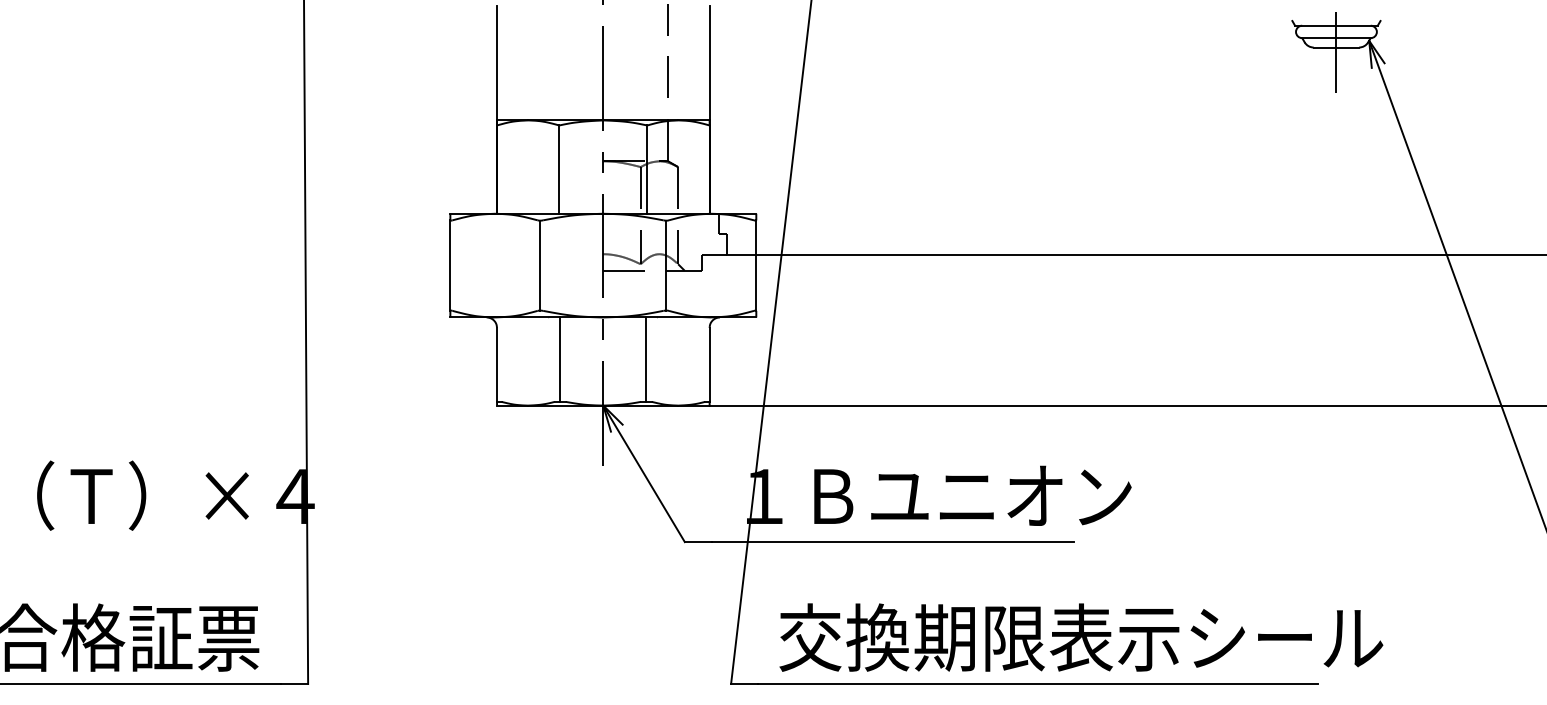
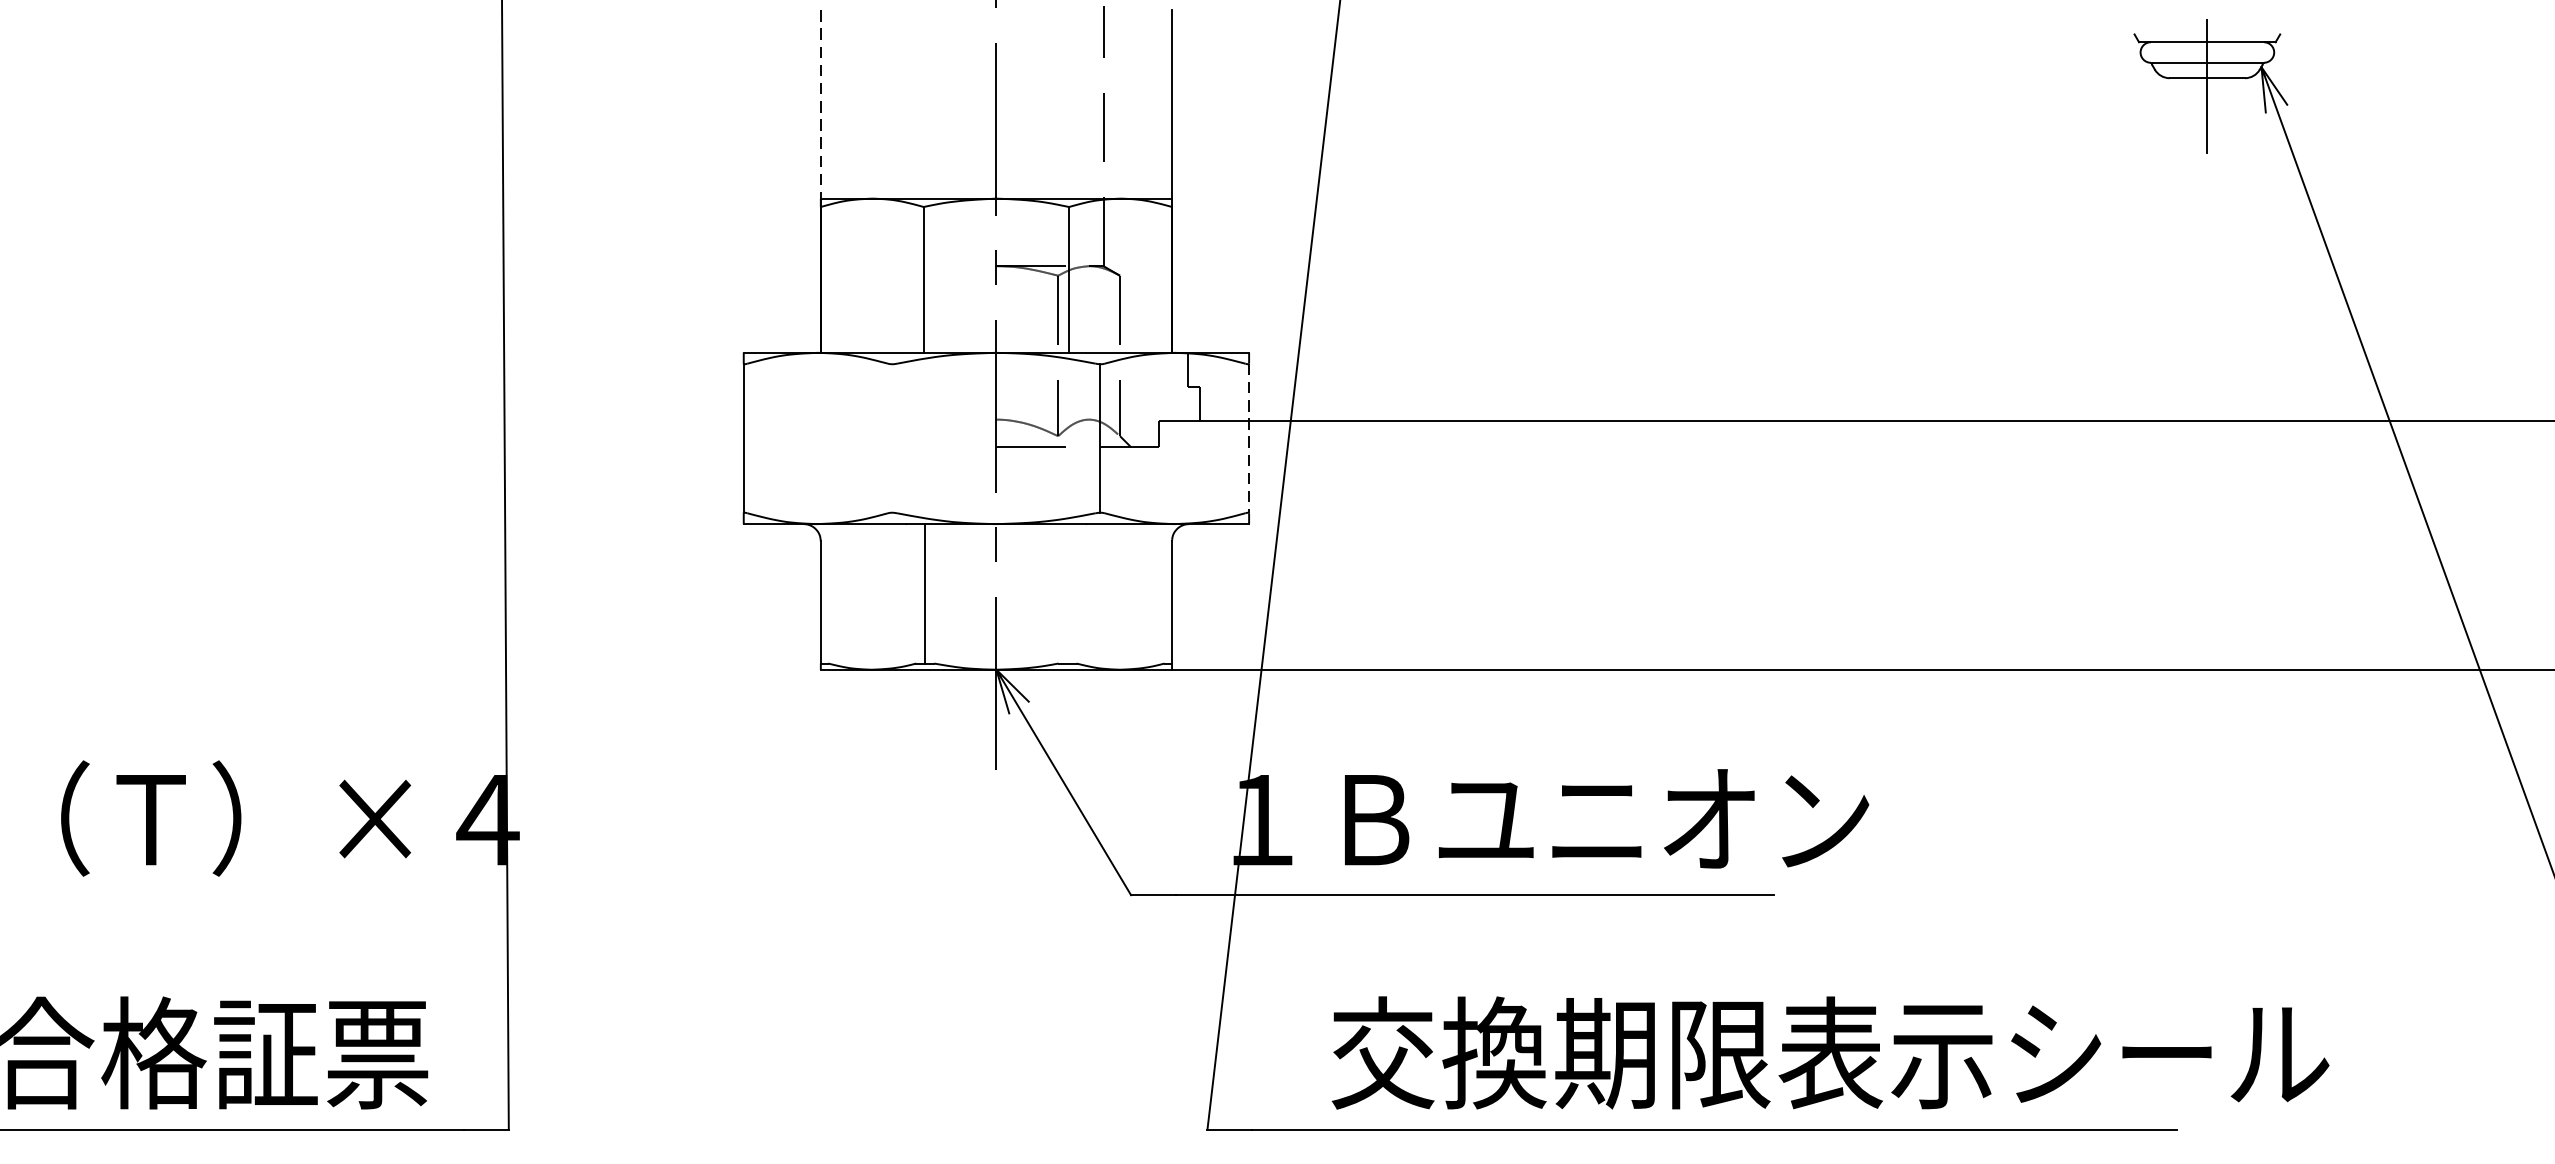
line: (497, 63) -> (821, 104), solid -> dashed
line: (540, 265) -> (892, 438), removed
line: (756, 266) -> (1249, 439), solid -> dashed
line: (646, 359) -> (1067, 593), removed
text: (1081, 637) -> (1830, 1052), moved

